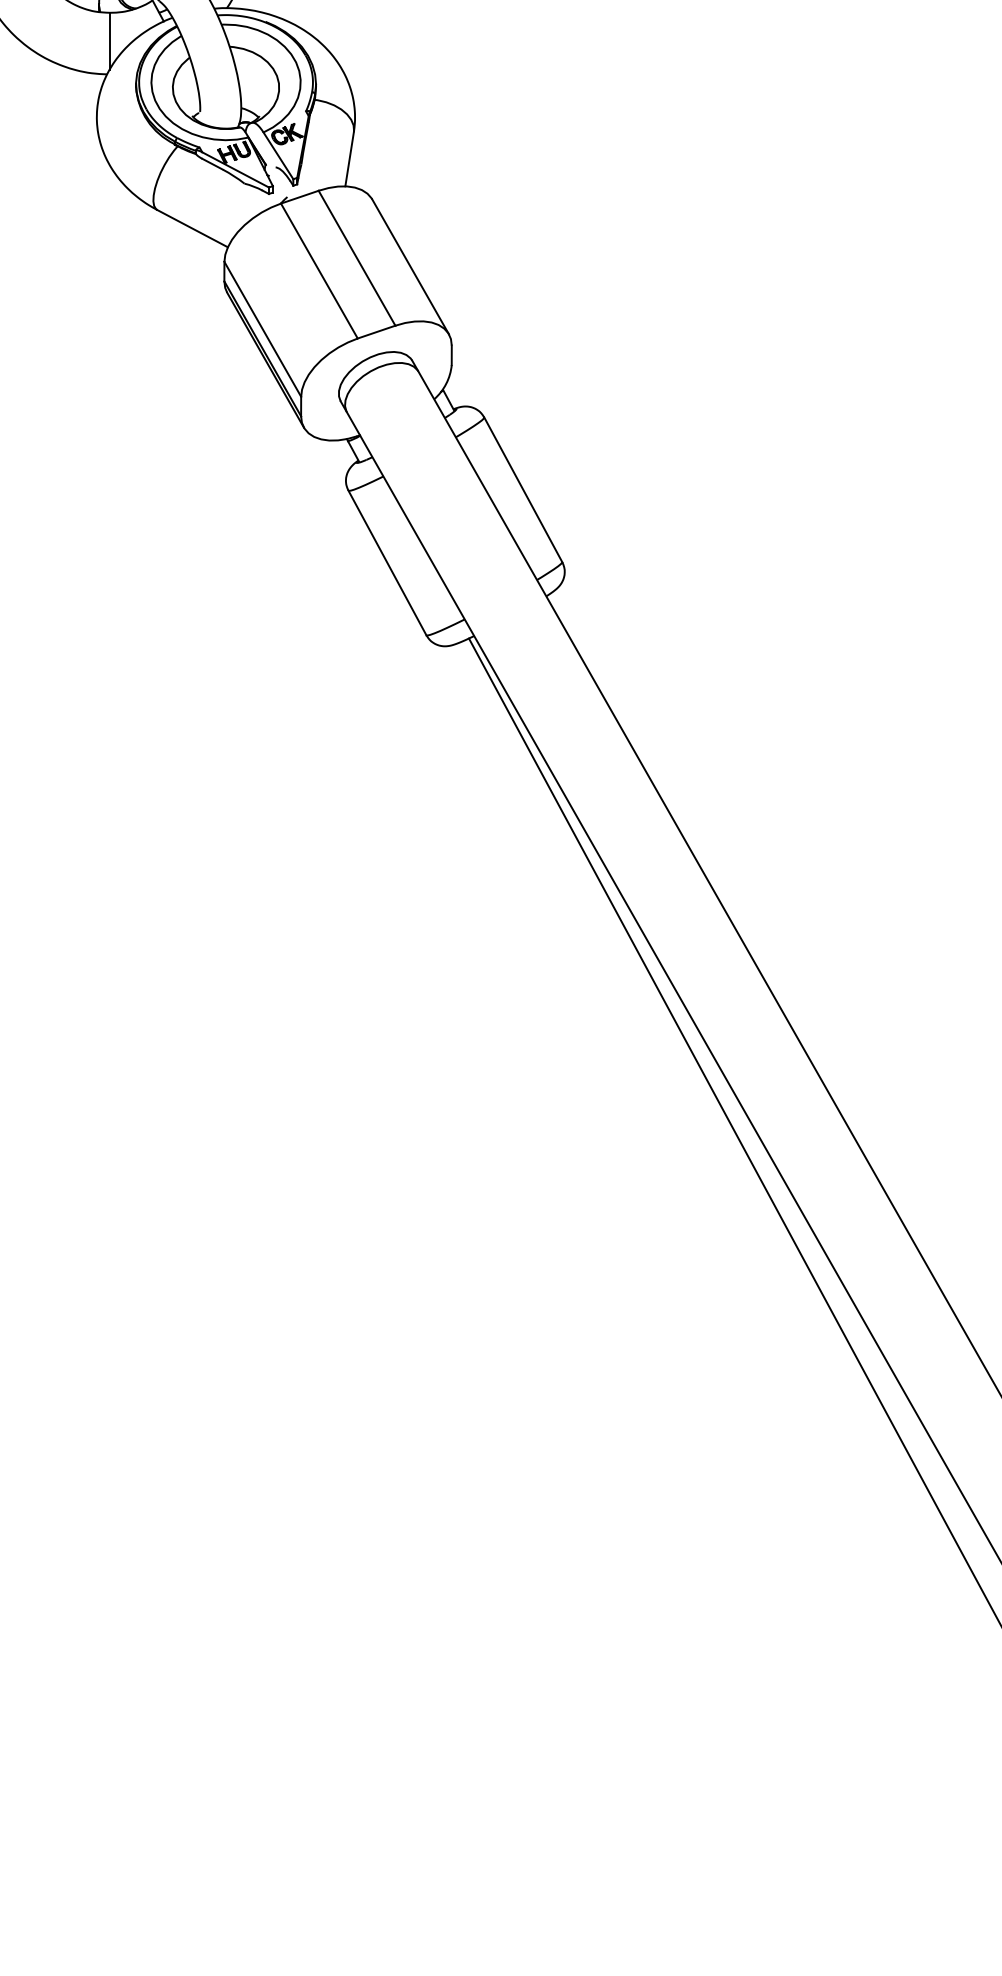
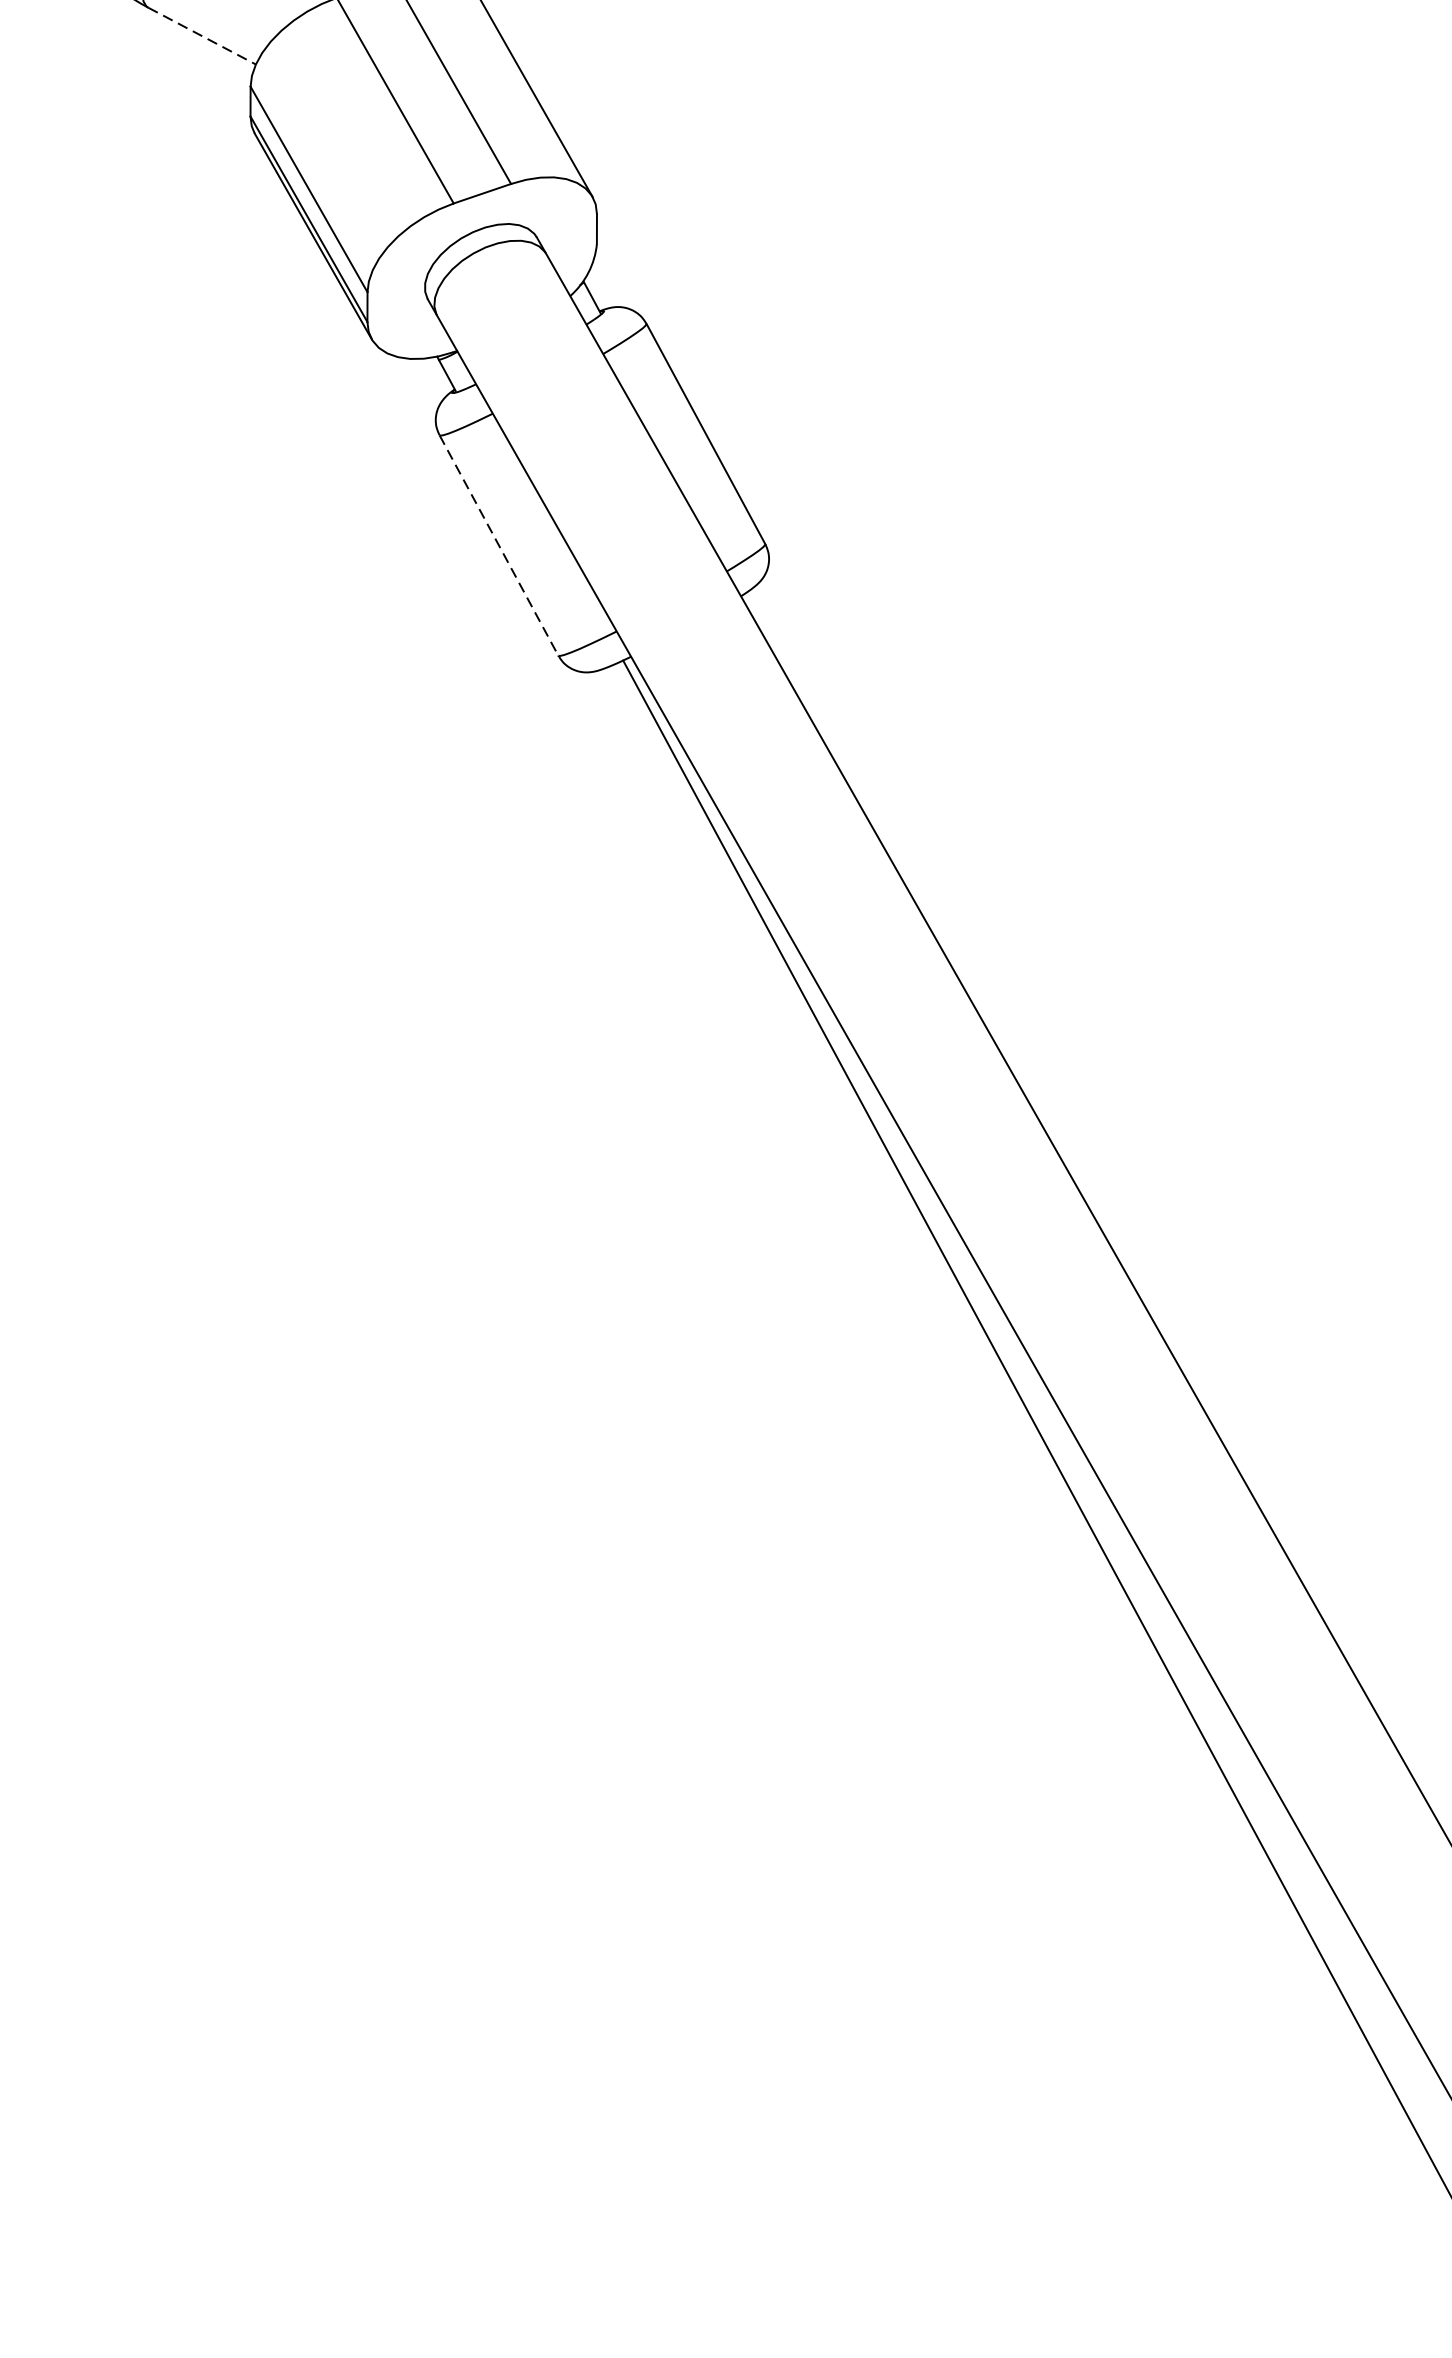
line: (192, 228) -> (201, 35), solid -> dashed
line: (387, 563) -> (499, 546), solid -> dashed

